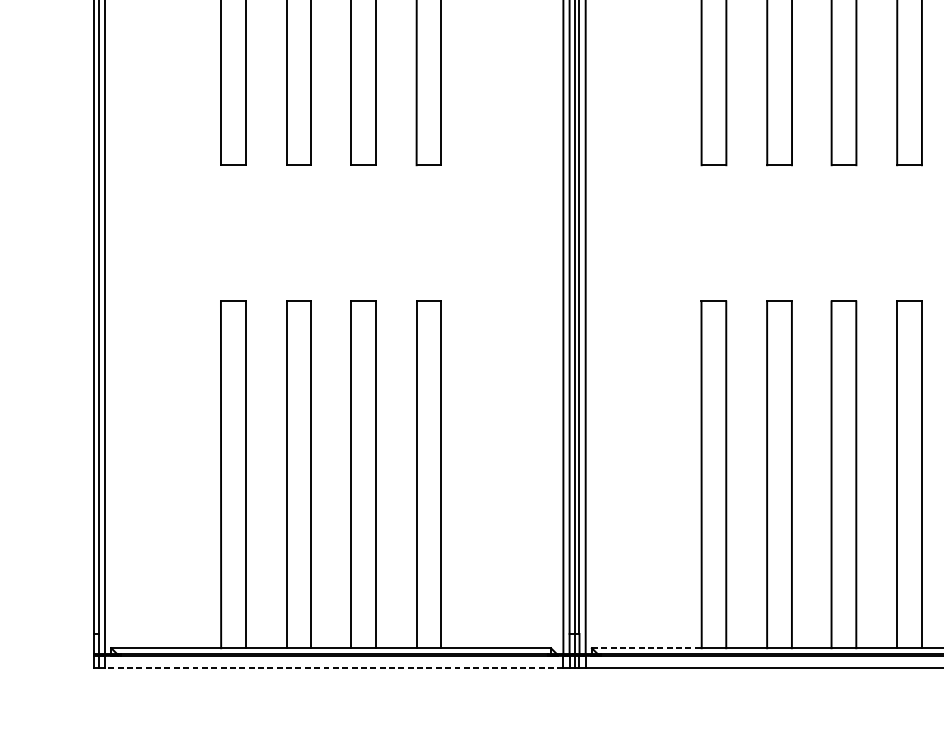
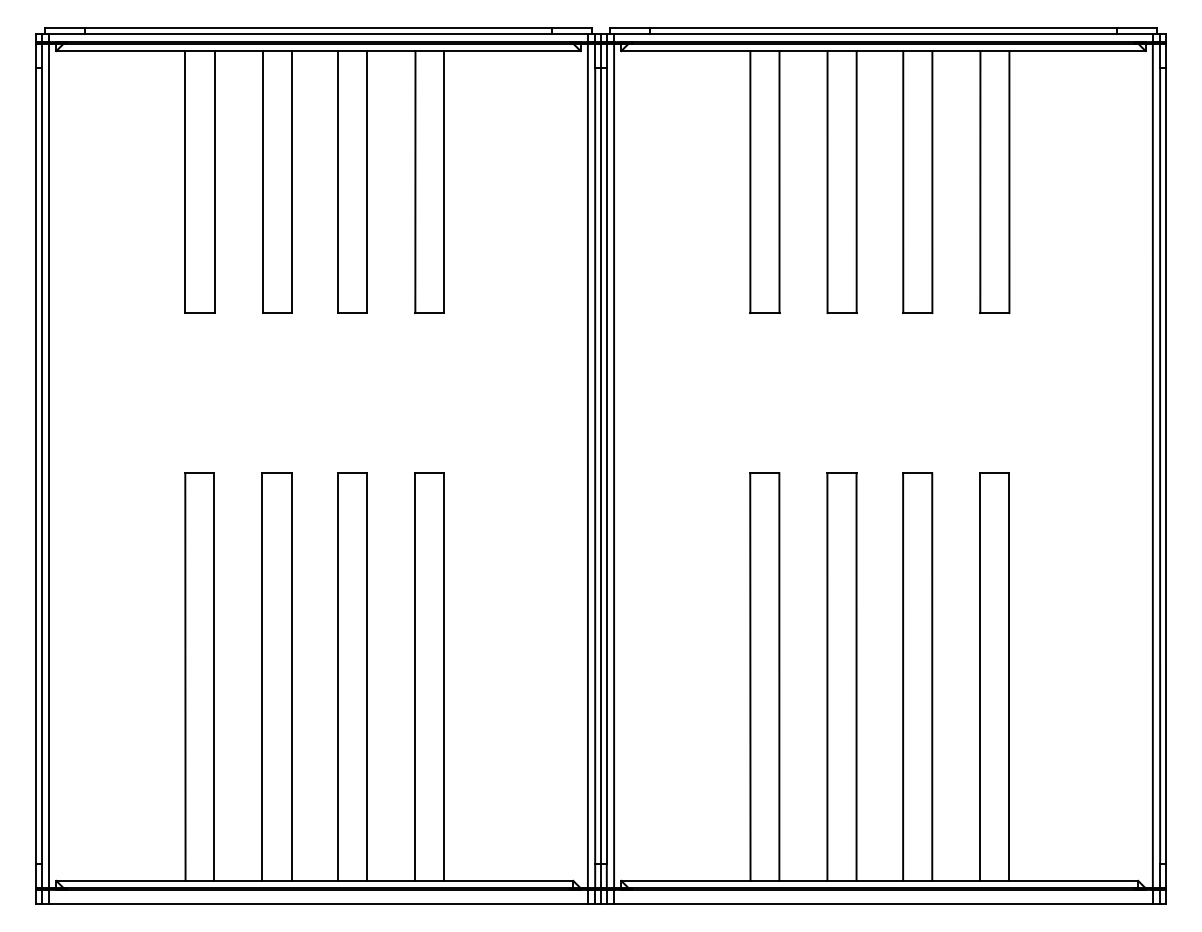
line: (646, 647) -> (685, 880), dashed -> solid
line: (334, 668) -> (318, 904), dashed -> solid

